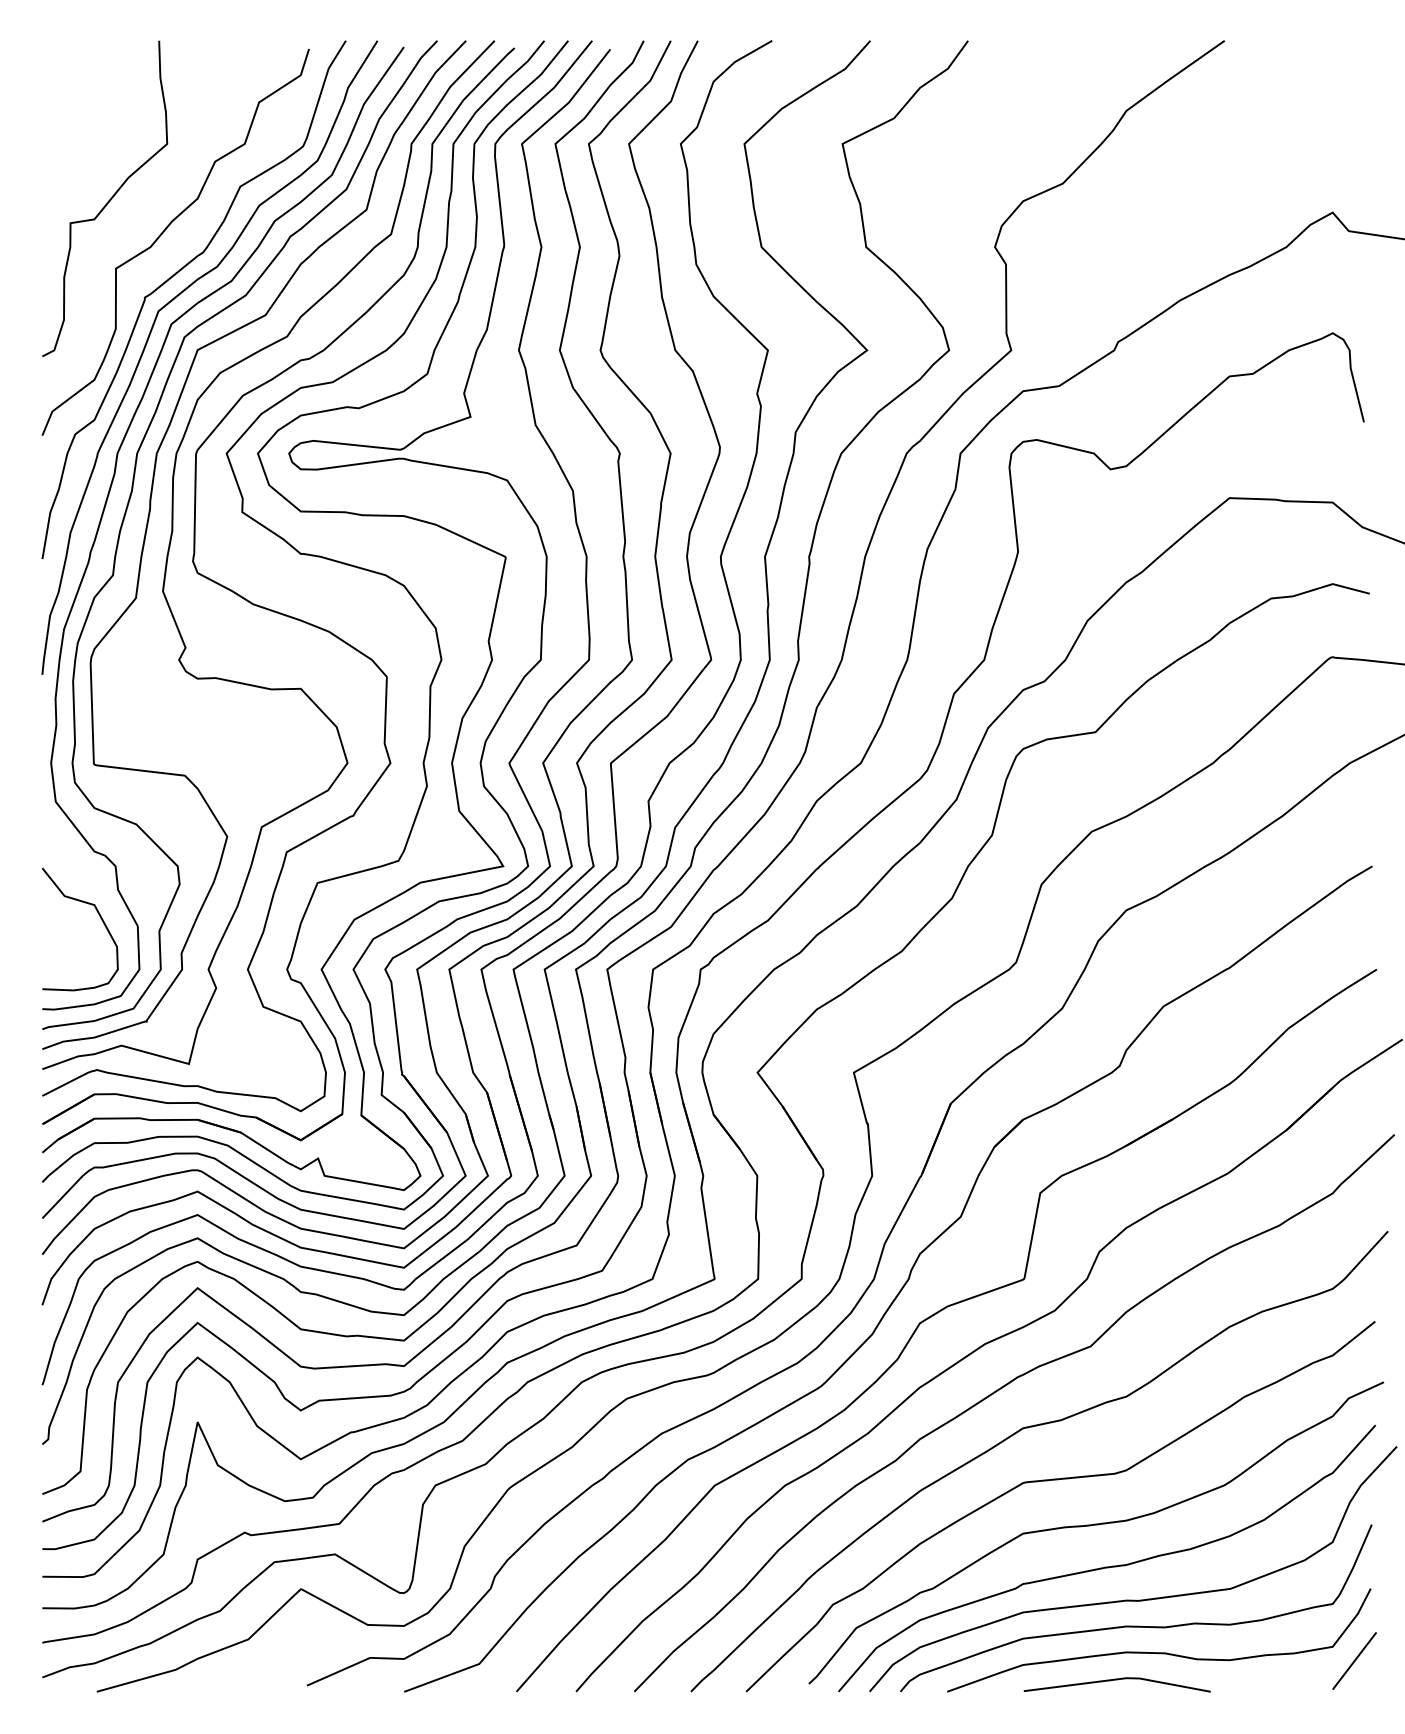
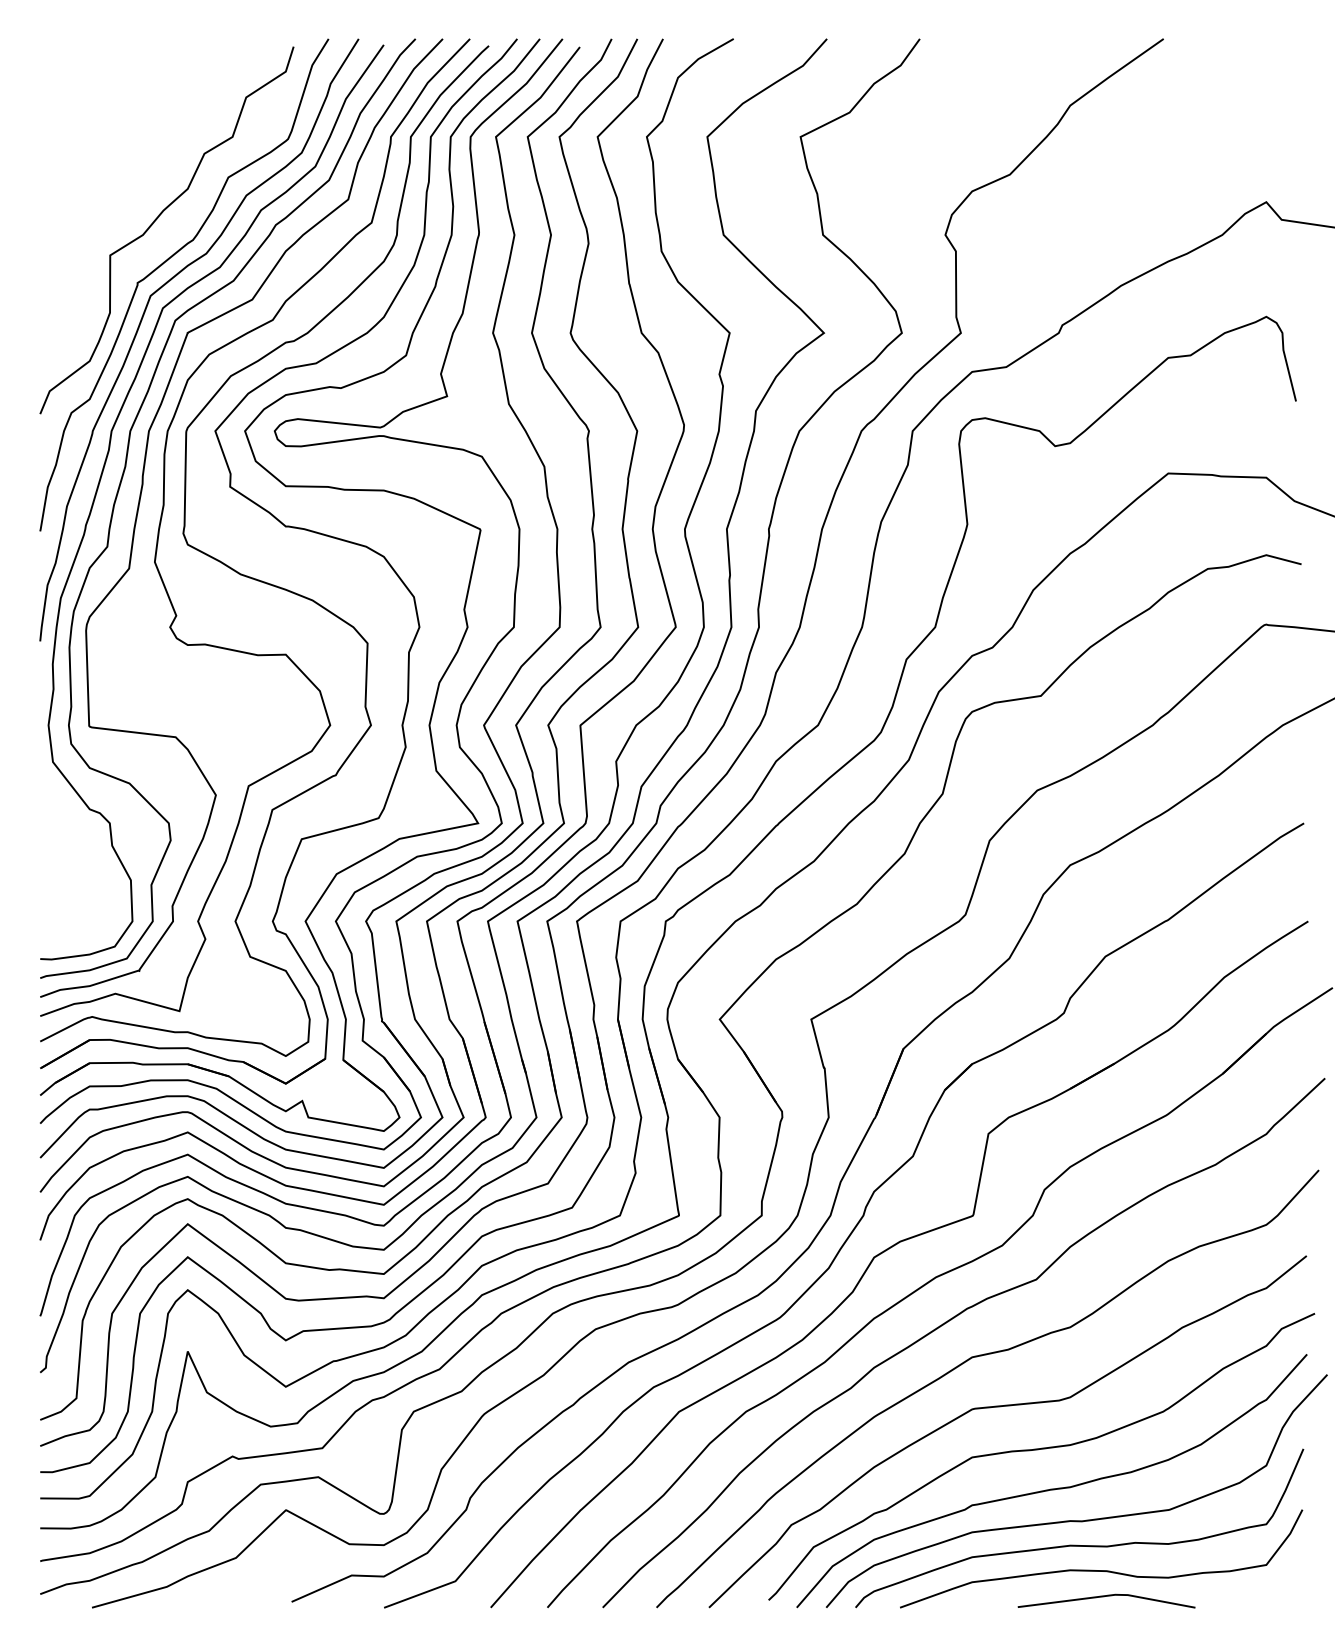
curve: (107, 201) -> (102, 191), removed
curve: (100, 919) -> (95, 873), removed
line: (1354, 1661) -> (1287, 1578), removed
line: (1115, 1681) -> (1104, 1597), moved

